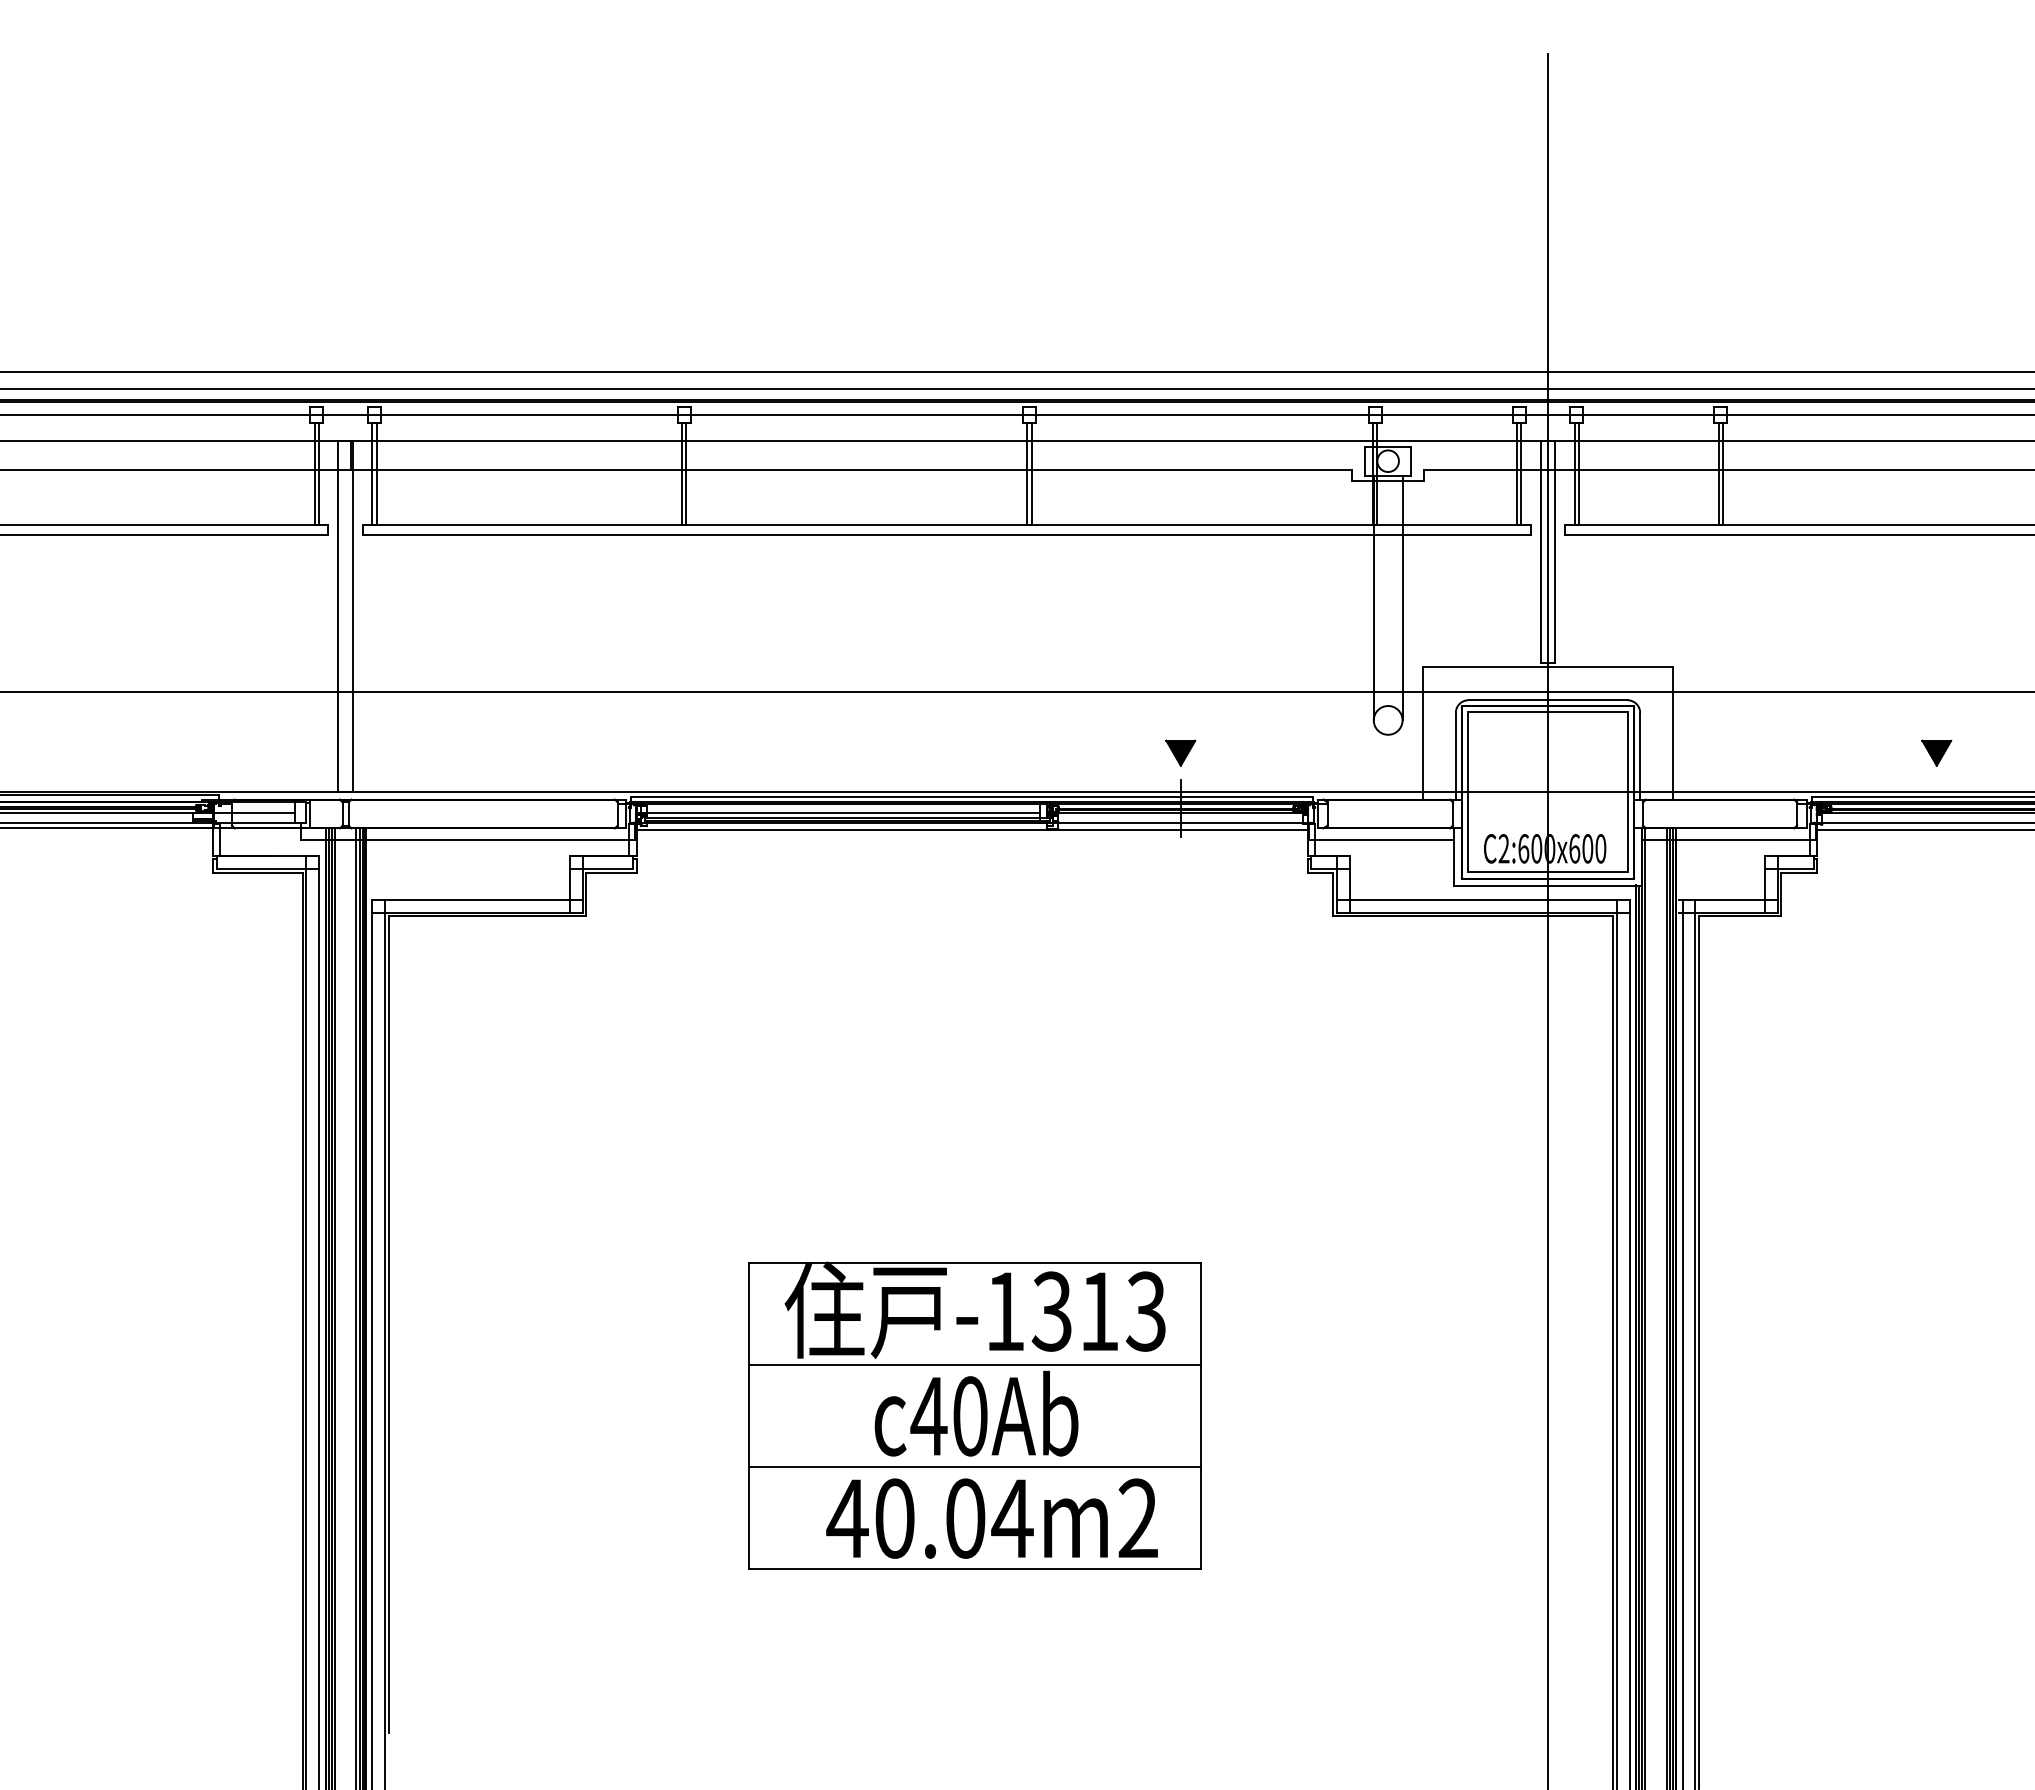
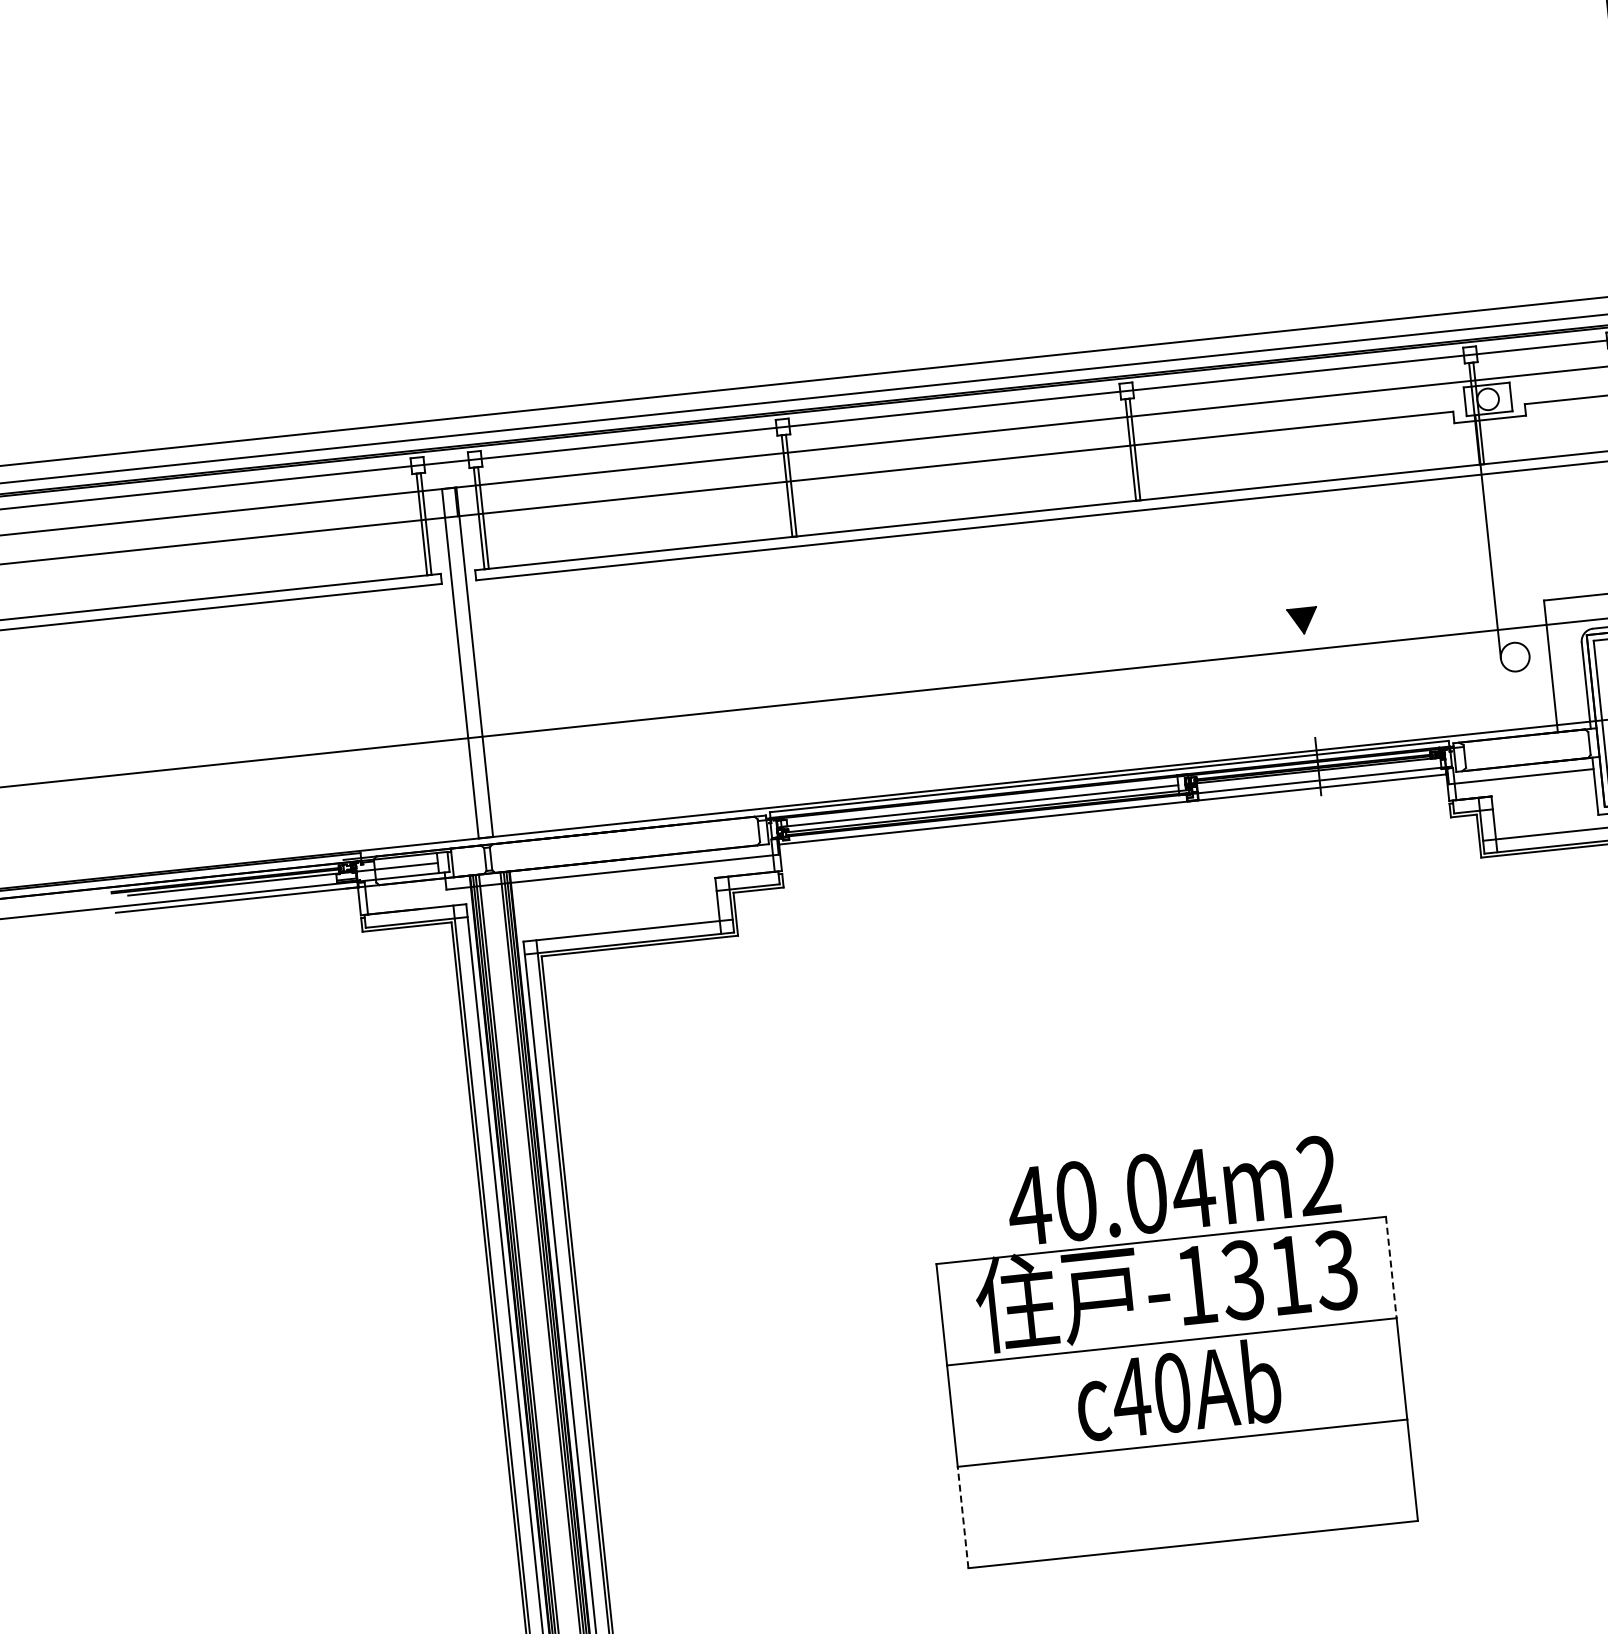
line: (1402, 597) -> (1516, 533), removed
part: (1180, 752) -> (1302, 620), moved
line: (1201, 1314) -> (1391, 1267), solid -> dashed
line: (749, 1518) -> (963, 1517), solid -> dashed
text: (991, 1518) -> (1172, 1191), moved

